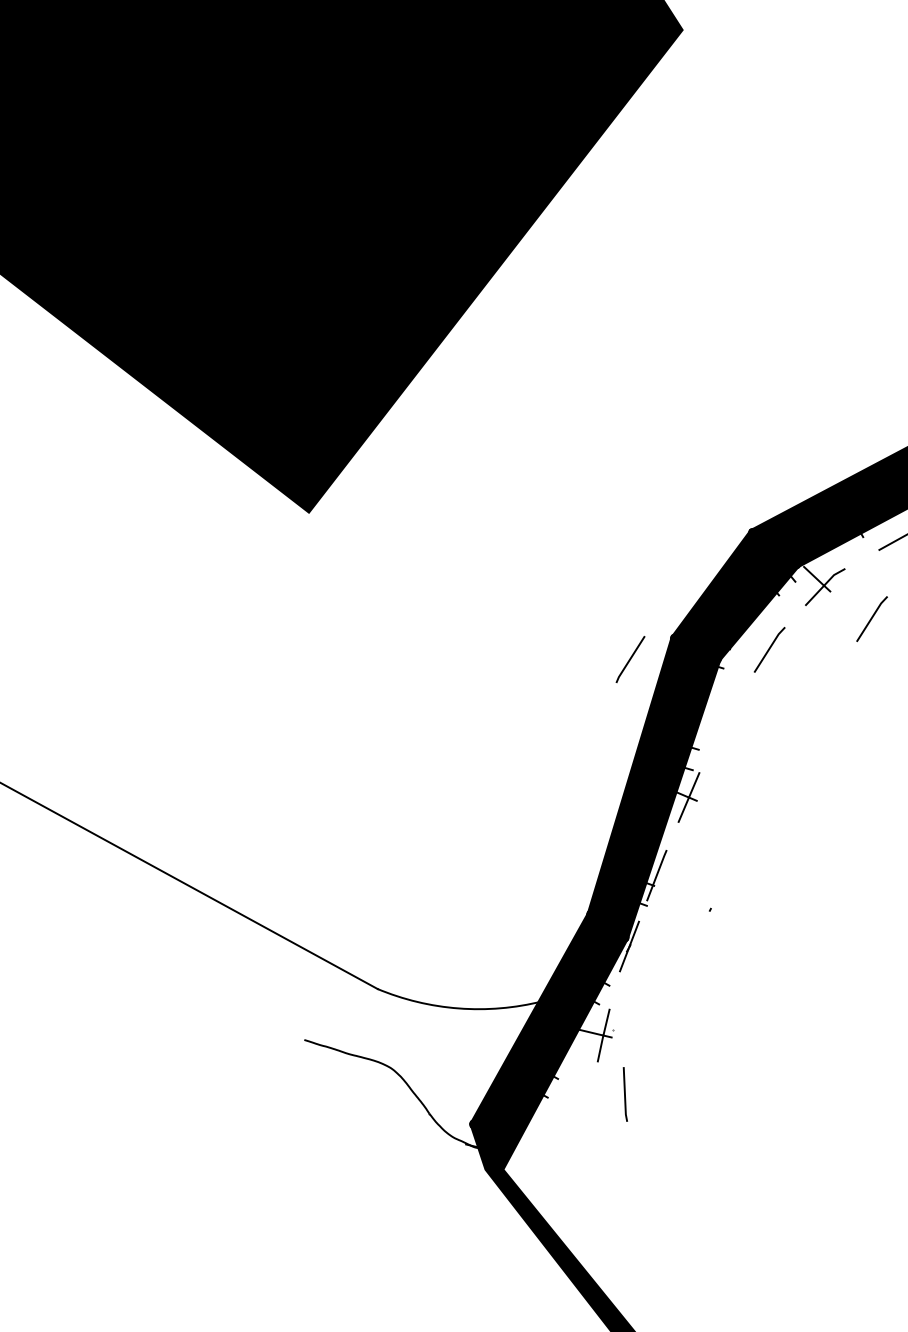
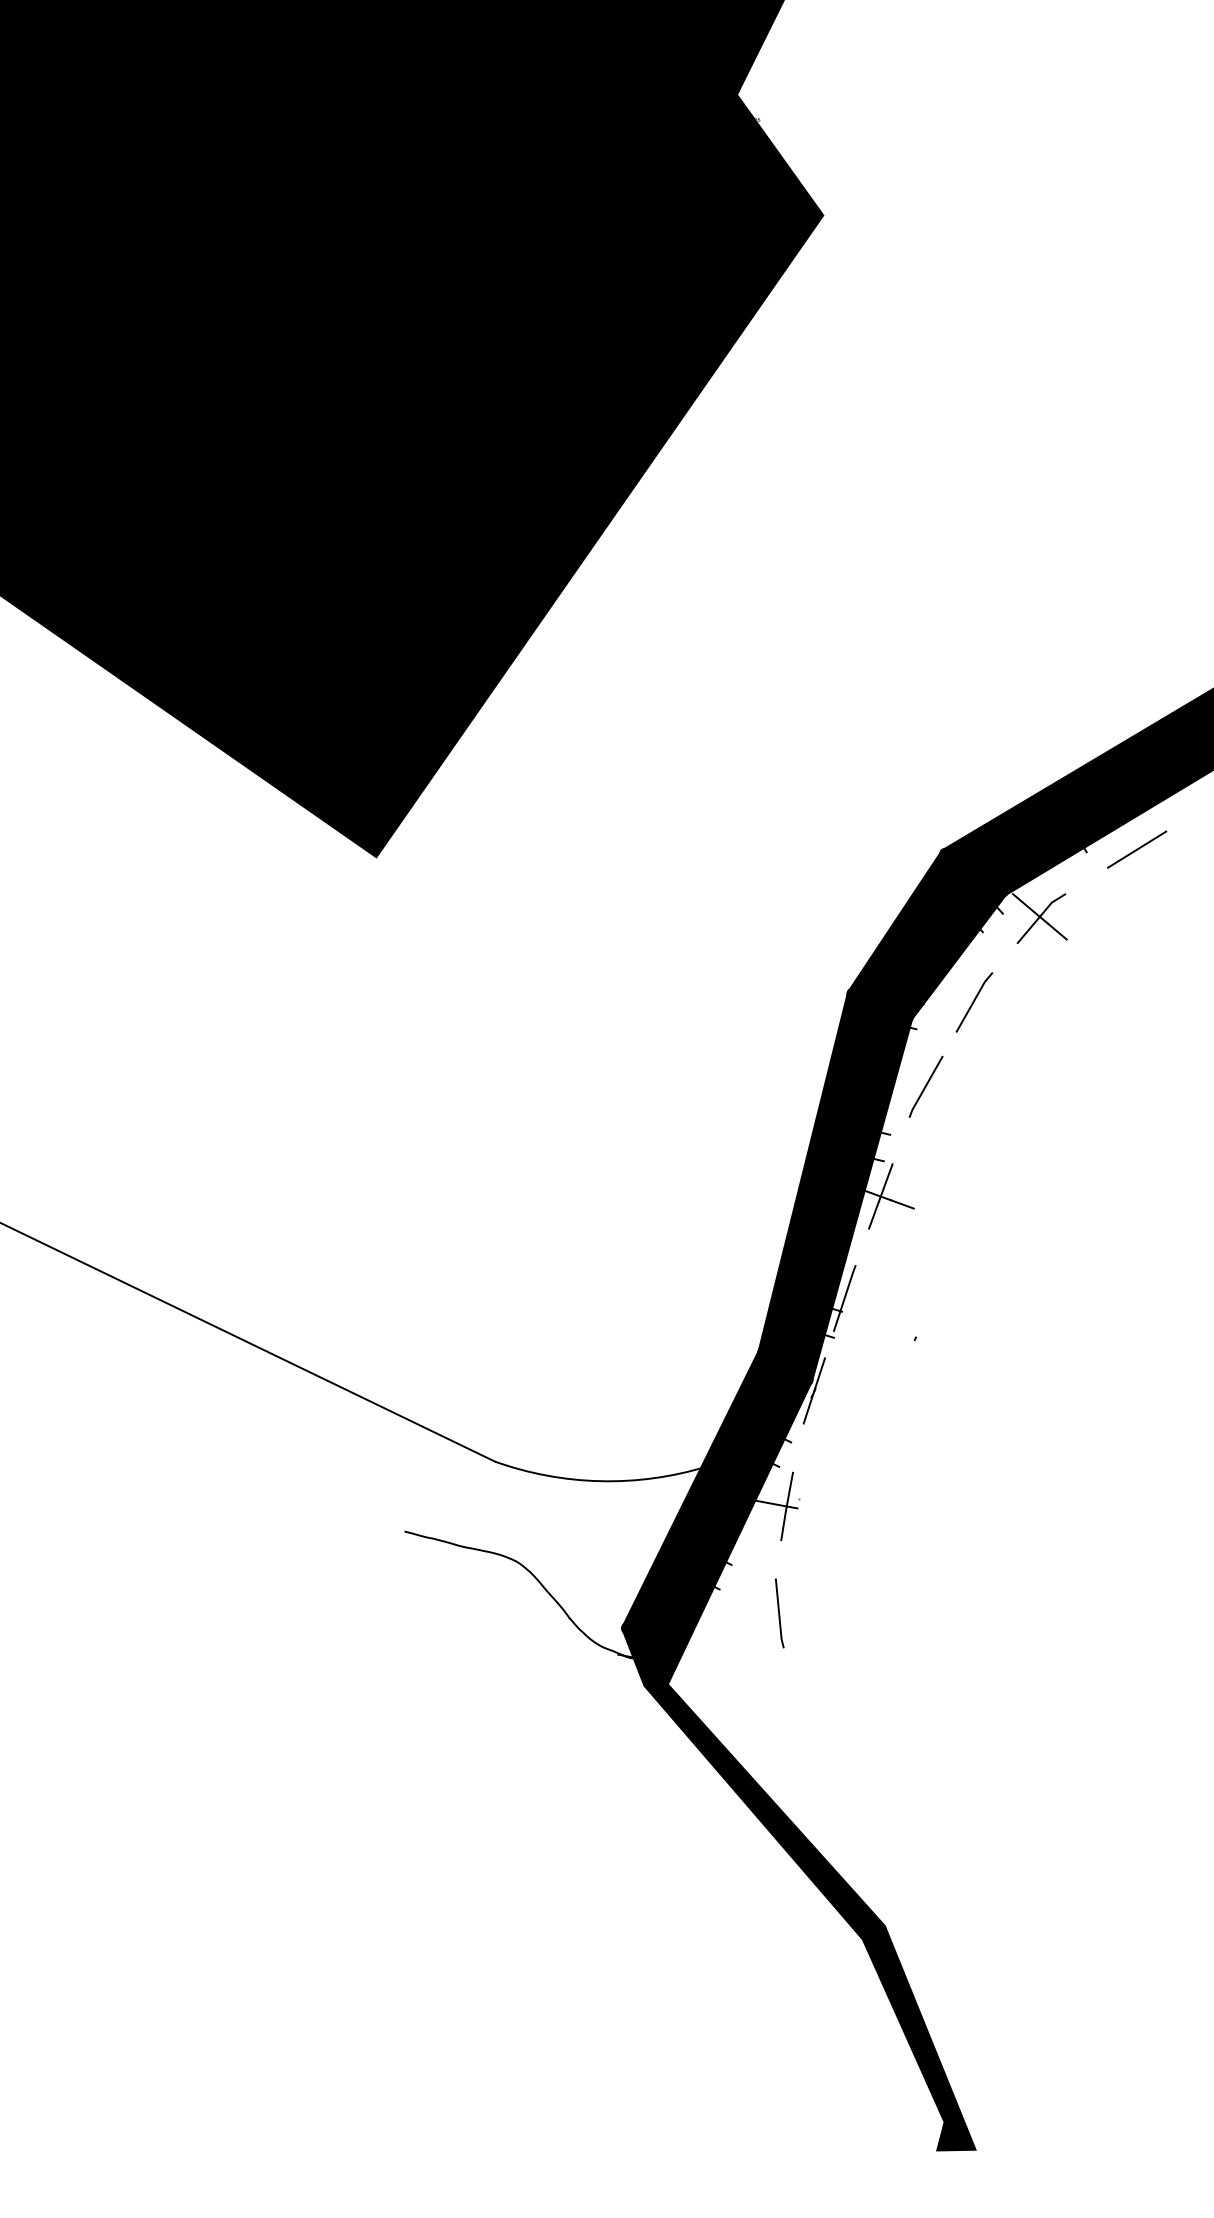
line: (837, 597) -> (1057, 931), added
line: (872, 619) -> (1103, 956), removed
line: (630, 659) -> (925, 1086), moved
line: (704, 804) -> (901, 1204), added
line: (625, 1094) -> (779, 1613), moved

